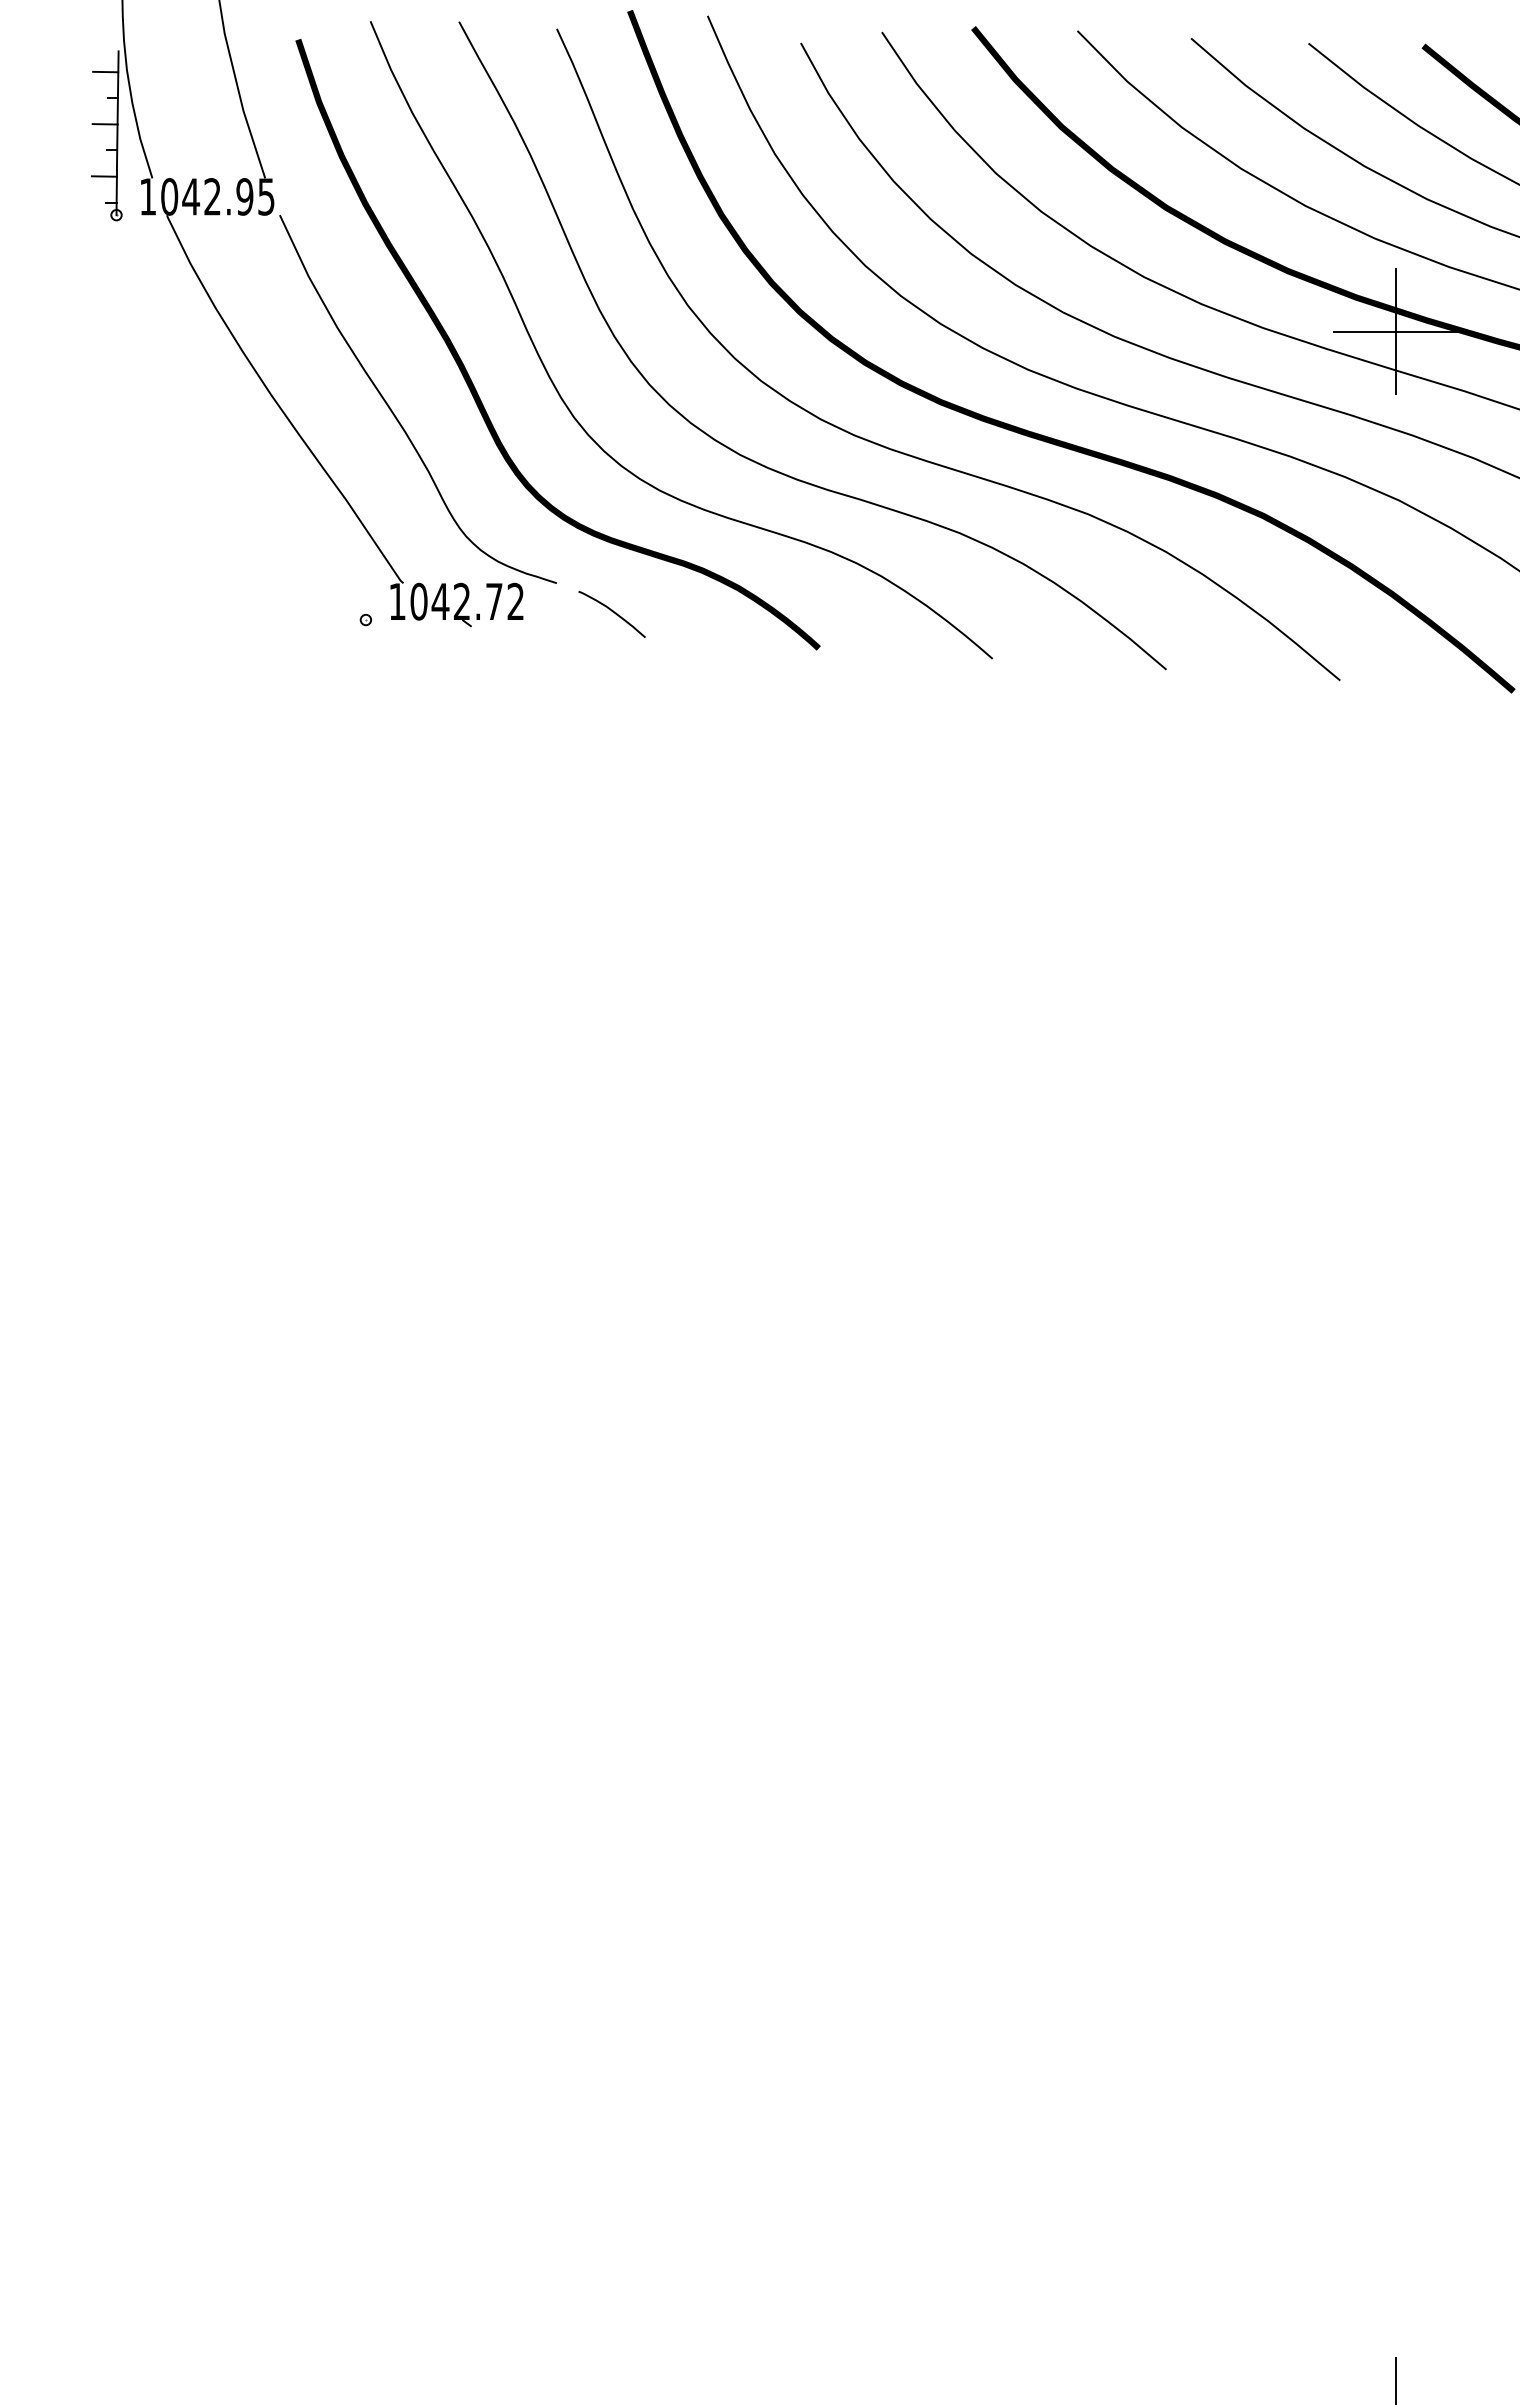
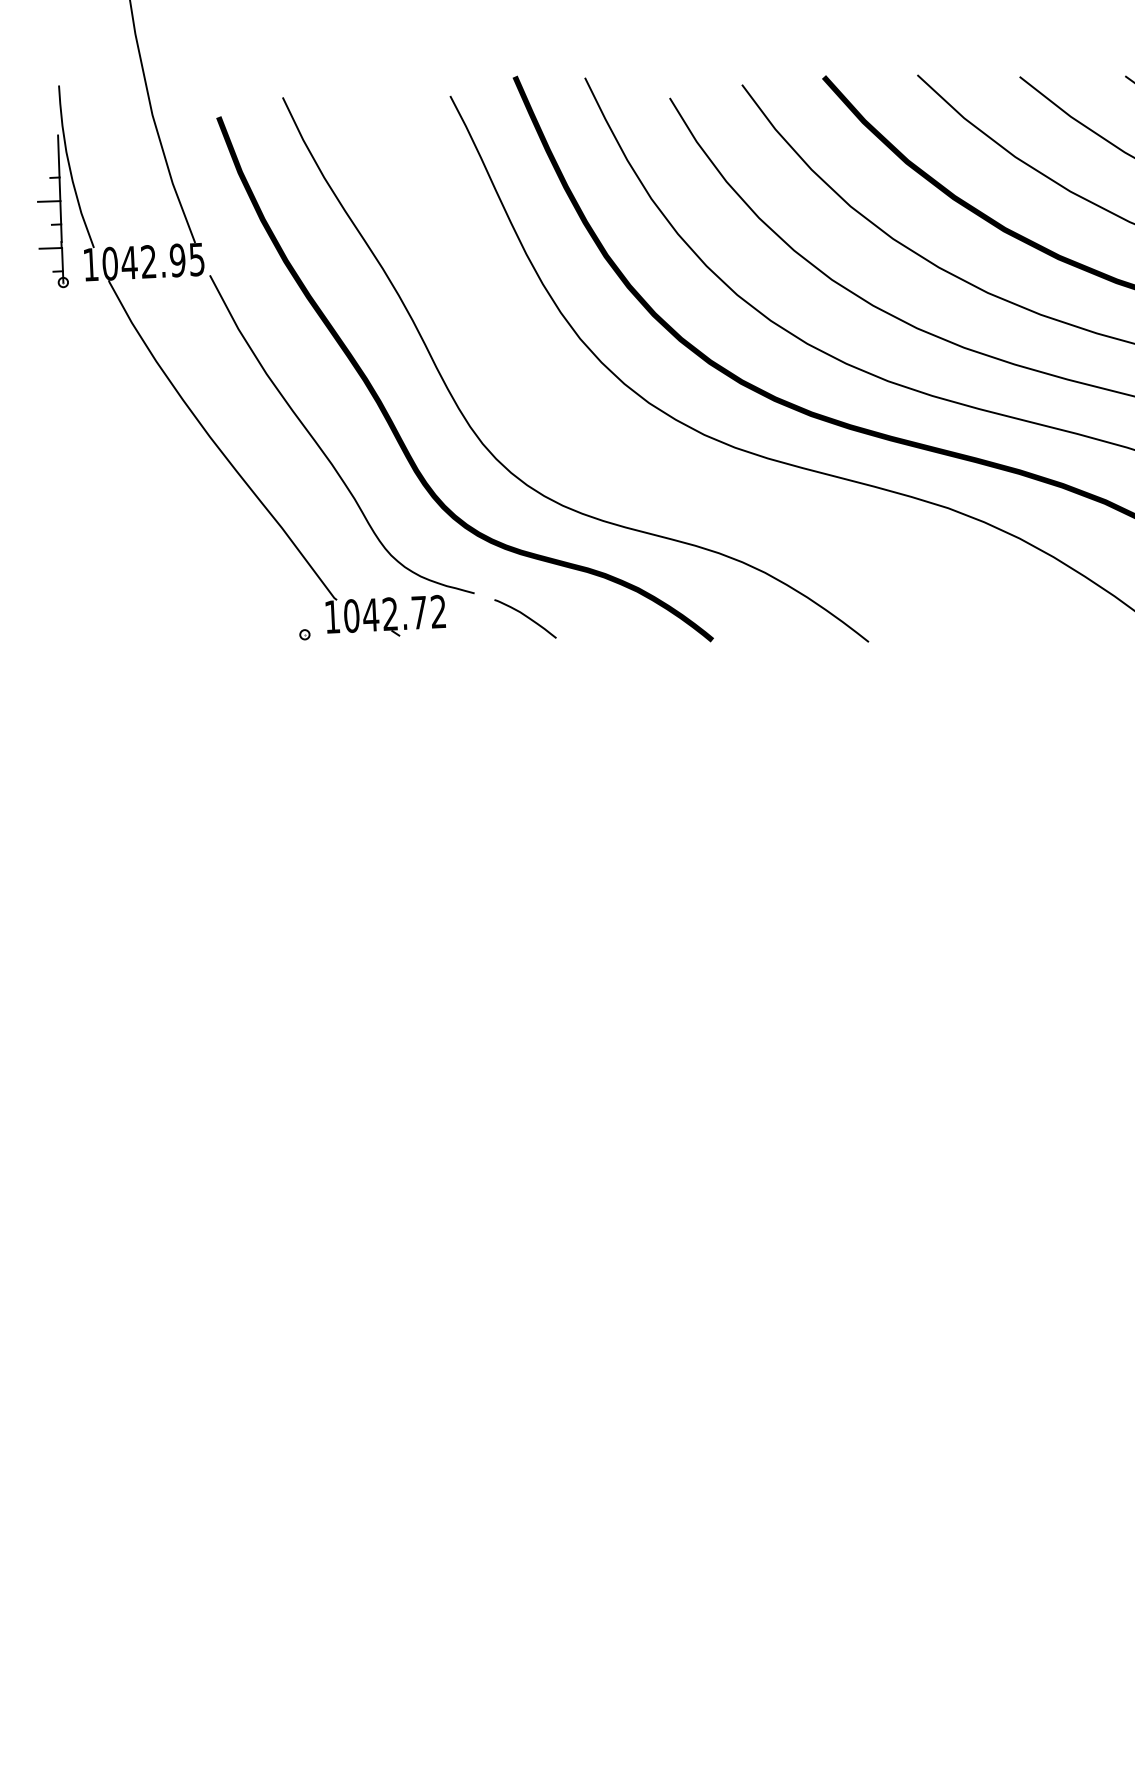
line: (105, 71) -> (47, 154), removed
curve: (761, 463) -> (652, 477), removed

